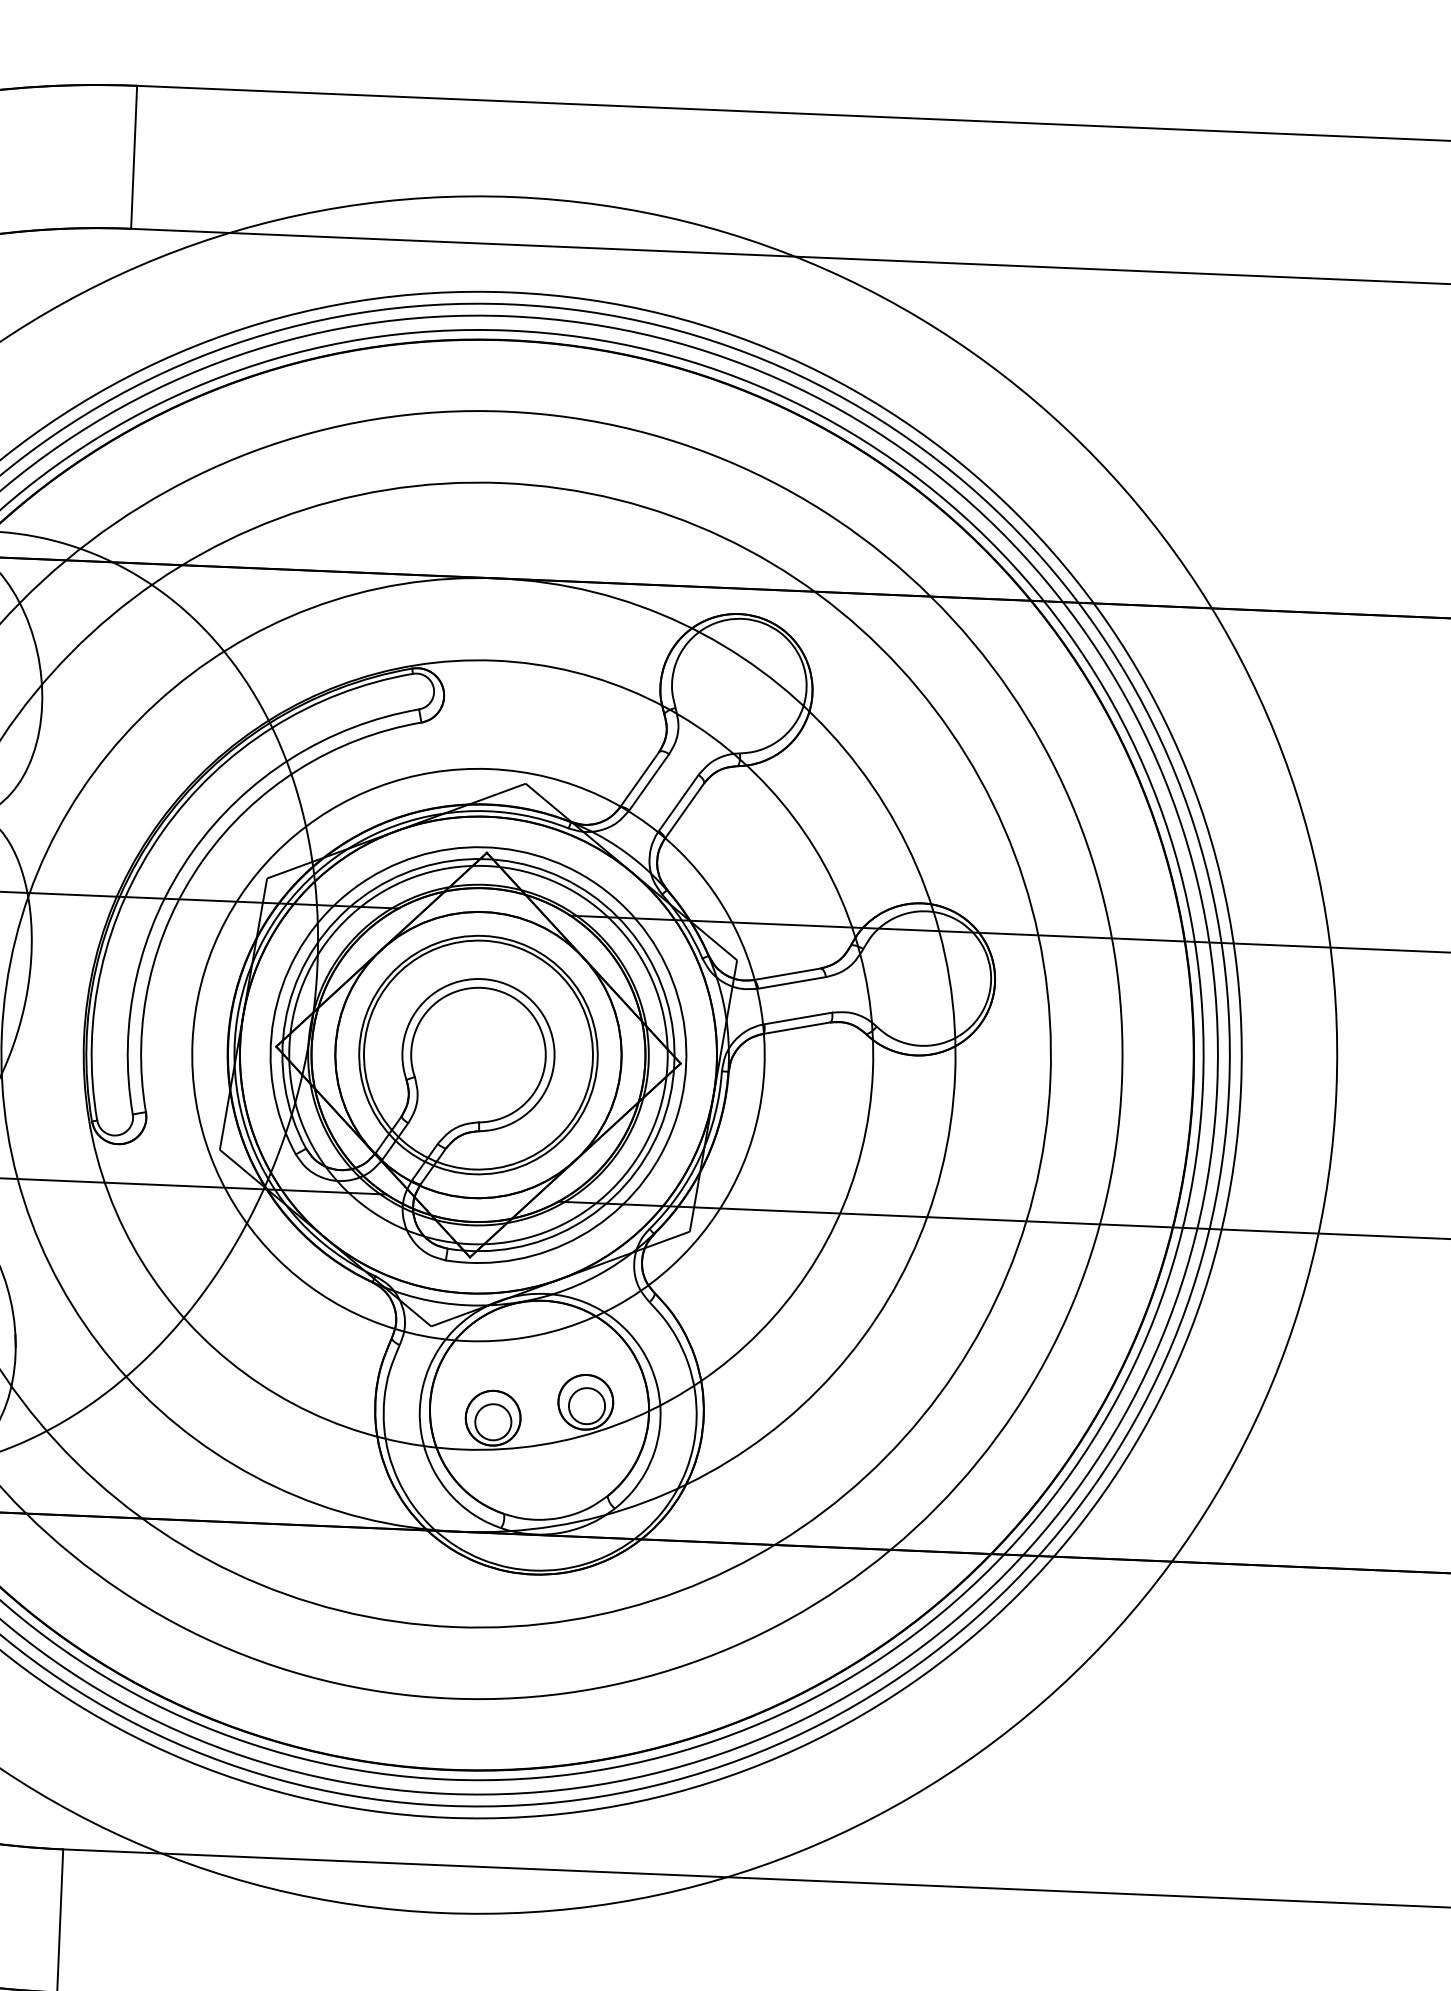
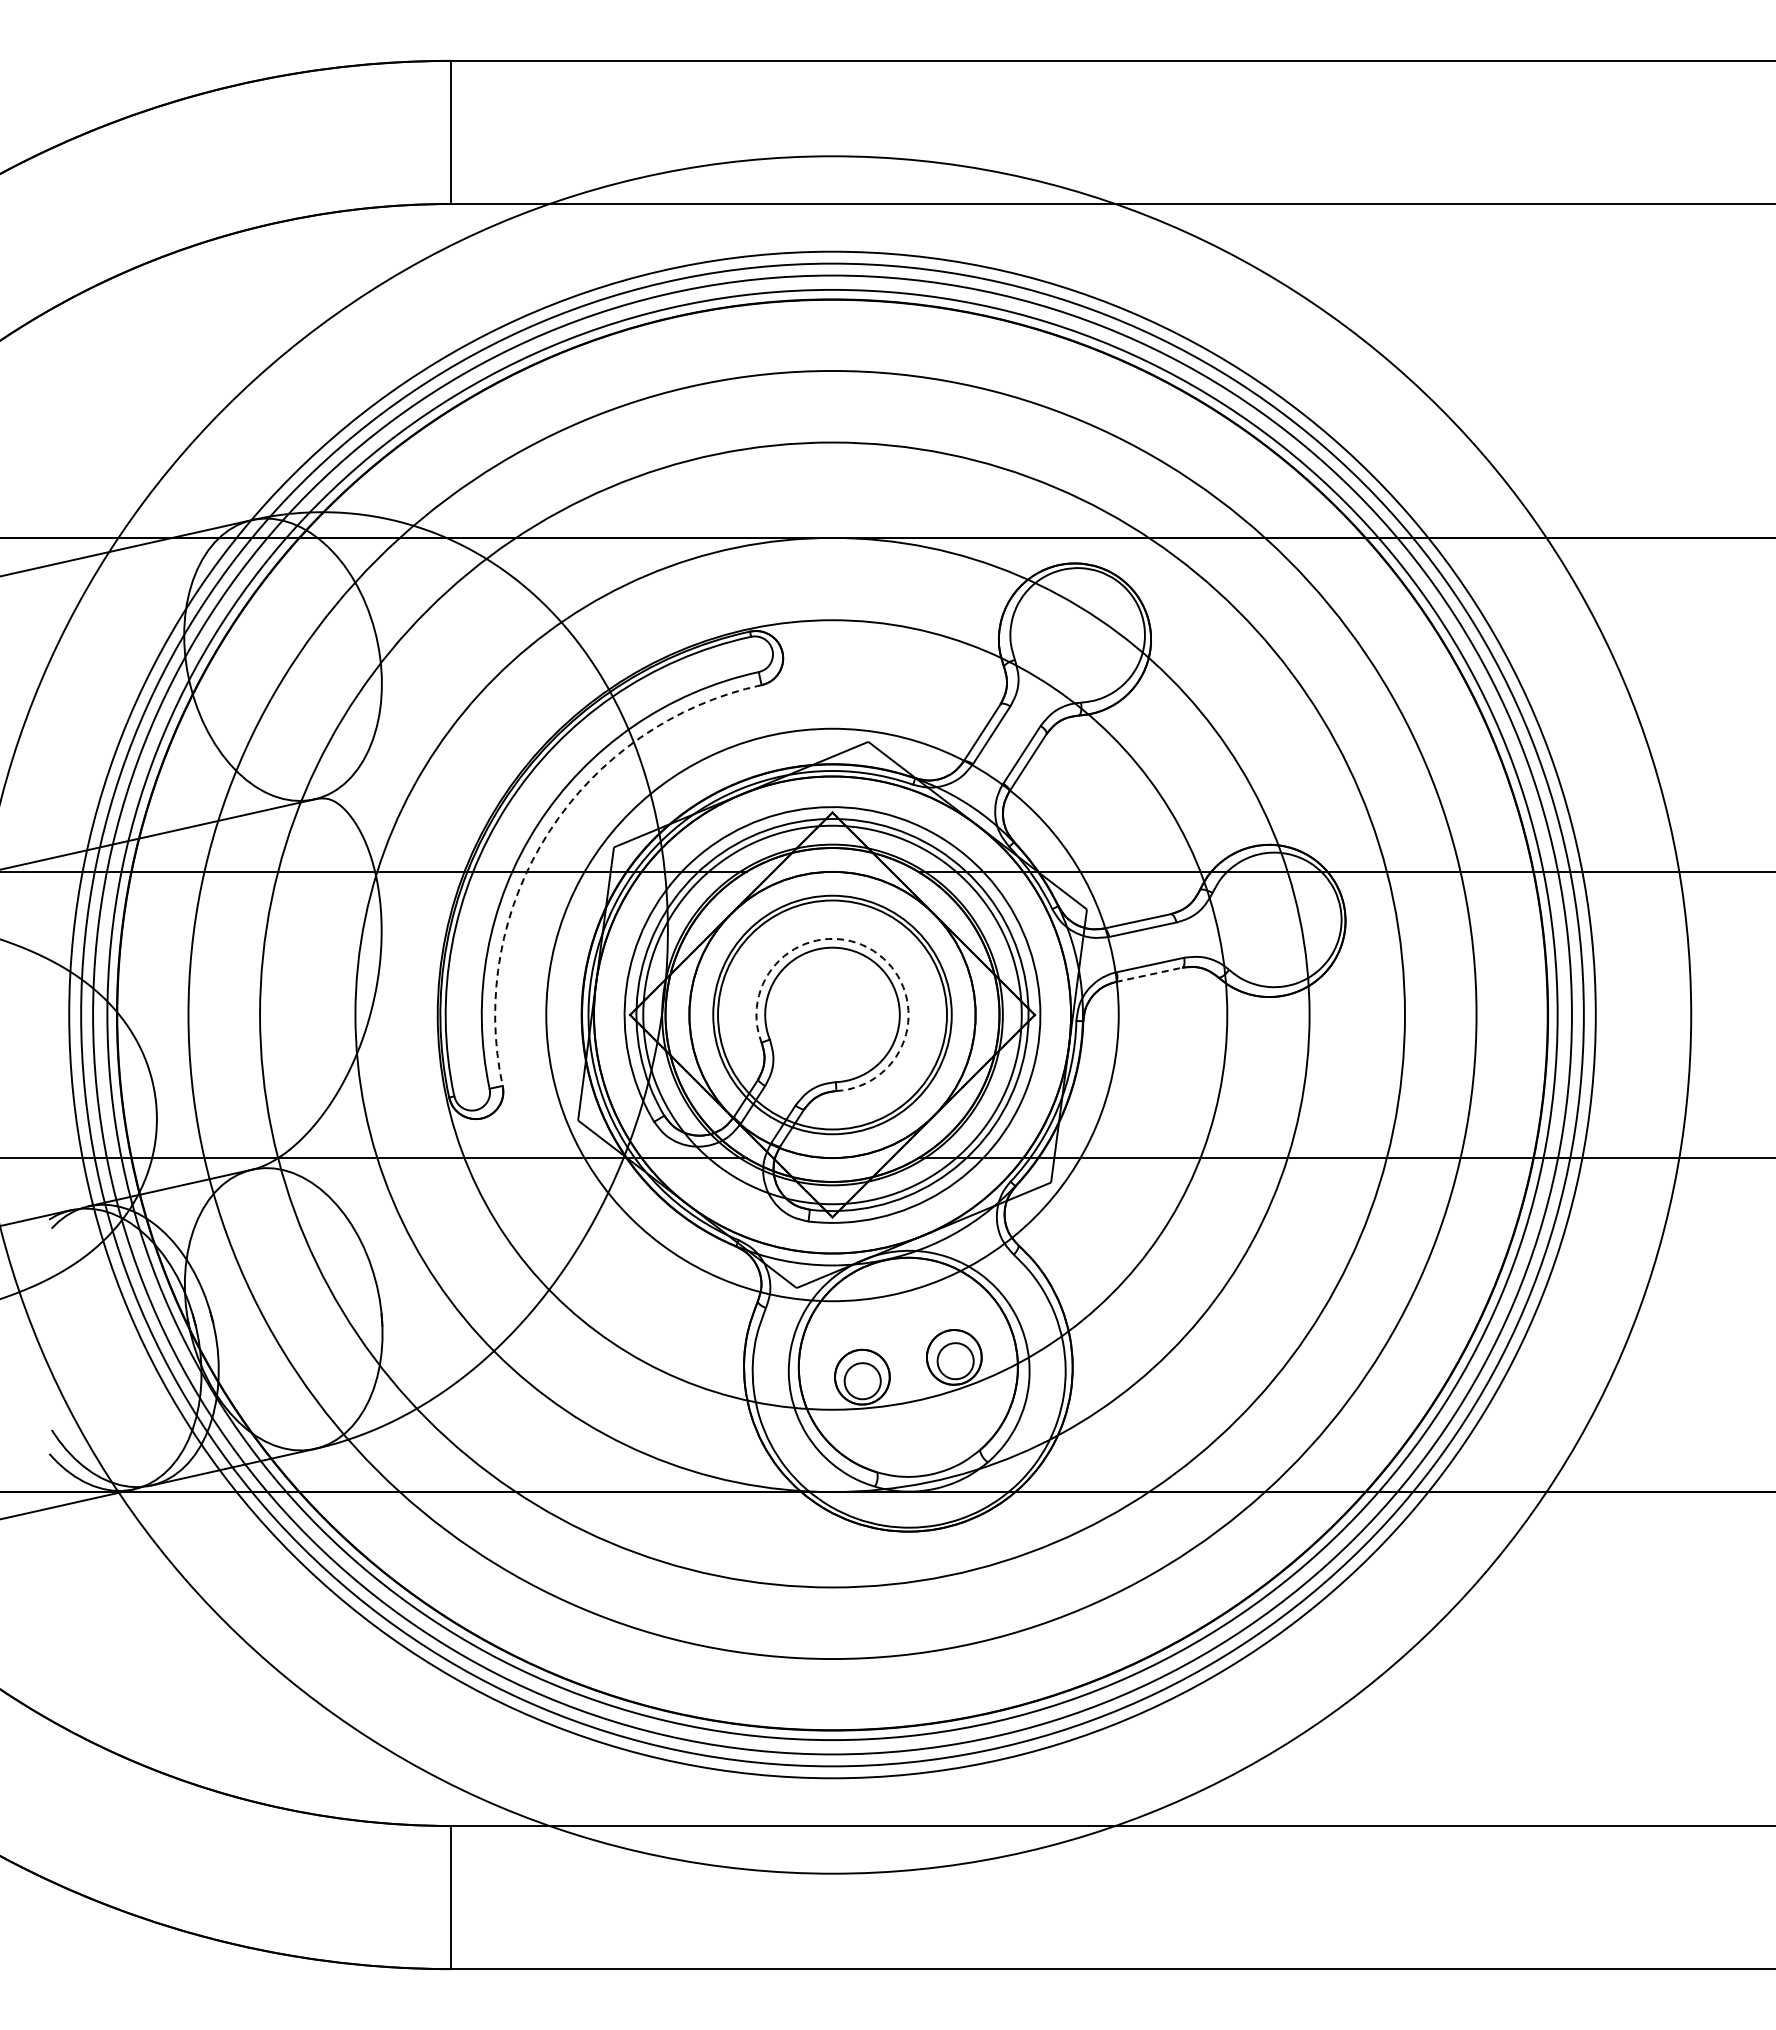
arc: (203, 859) -> (549, 831), solid -> dashed
arc: (522, 993) -> (873, 951), solid -> dashed
line: (796, 1027) -> (1149, 974), solid -> dashed

